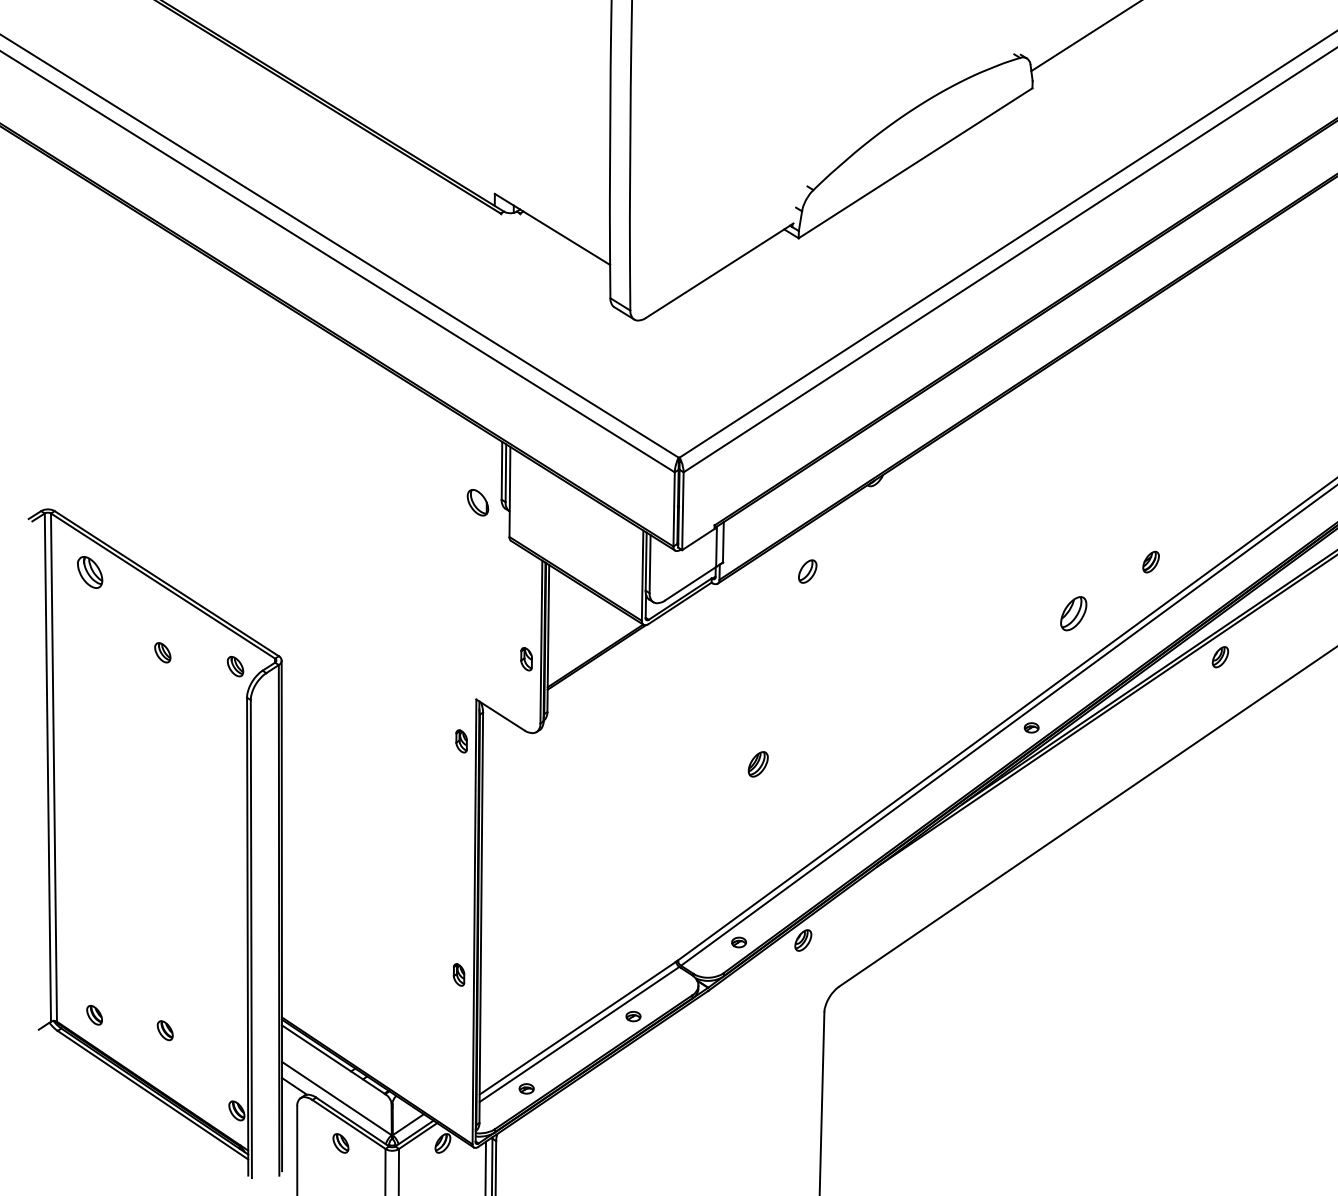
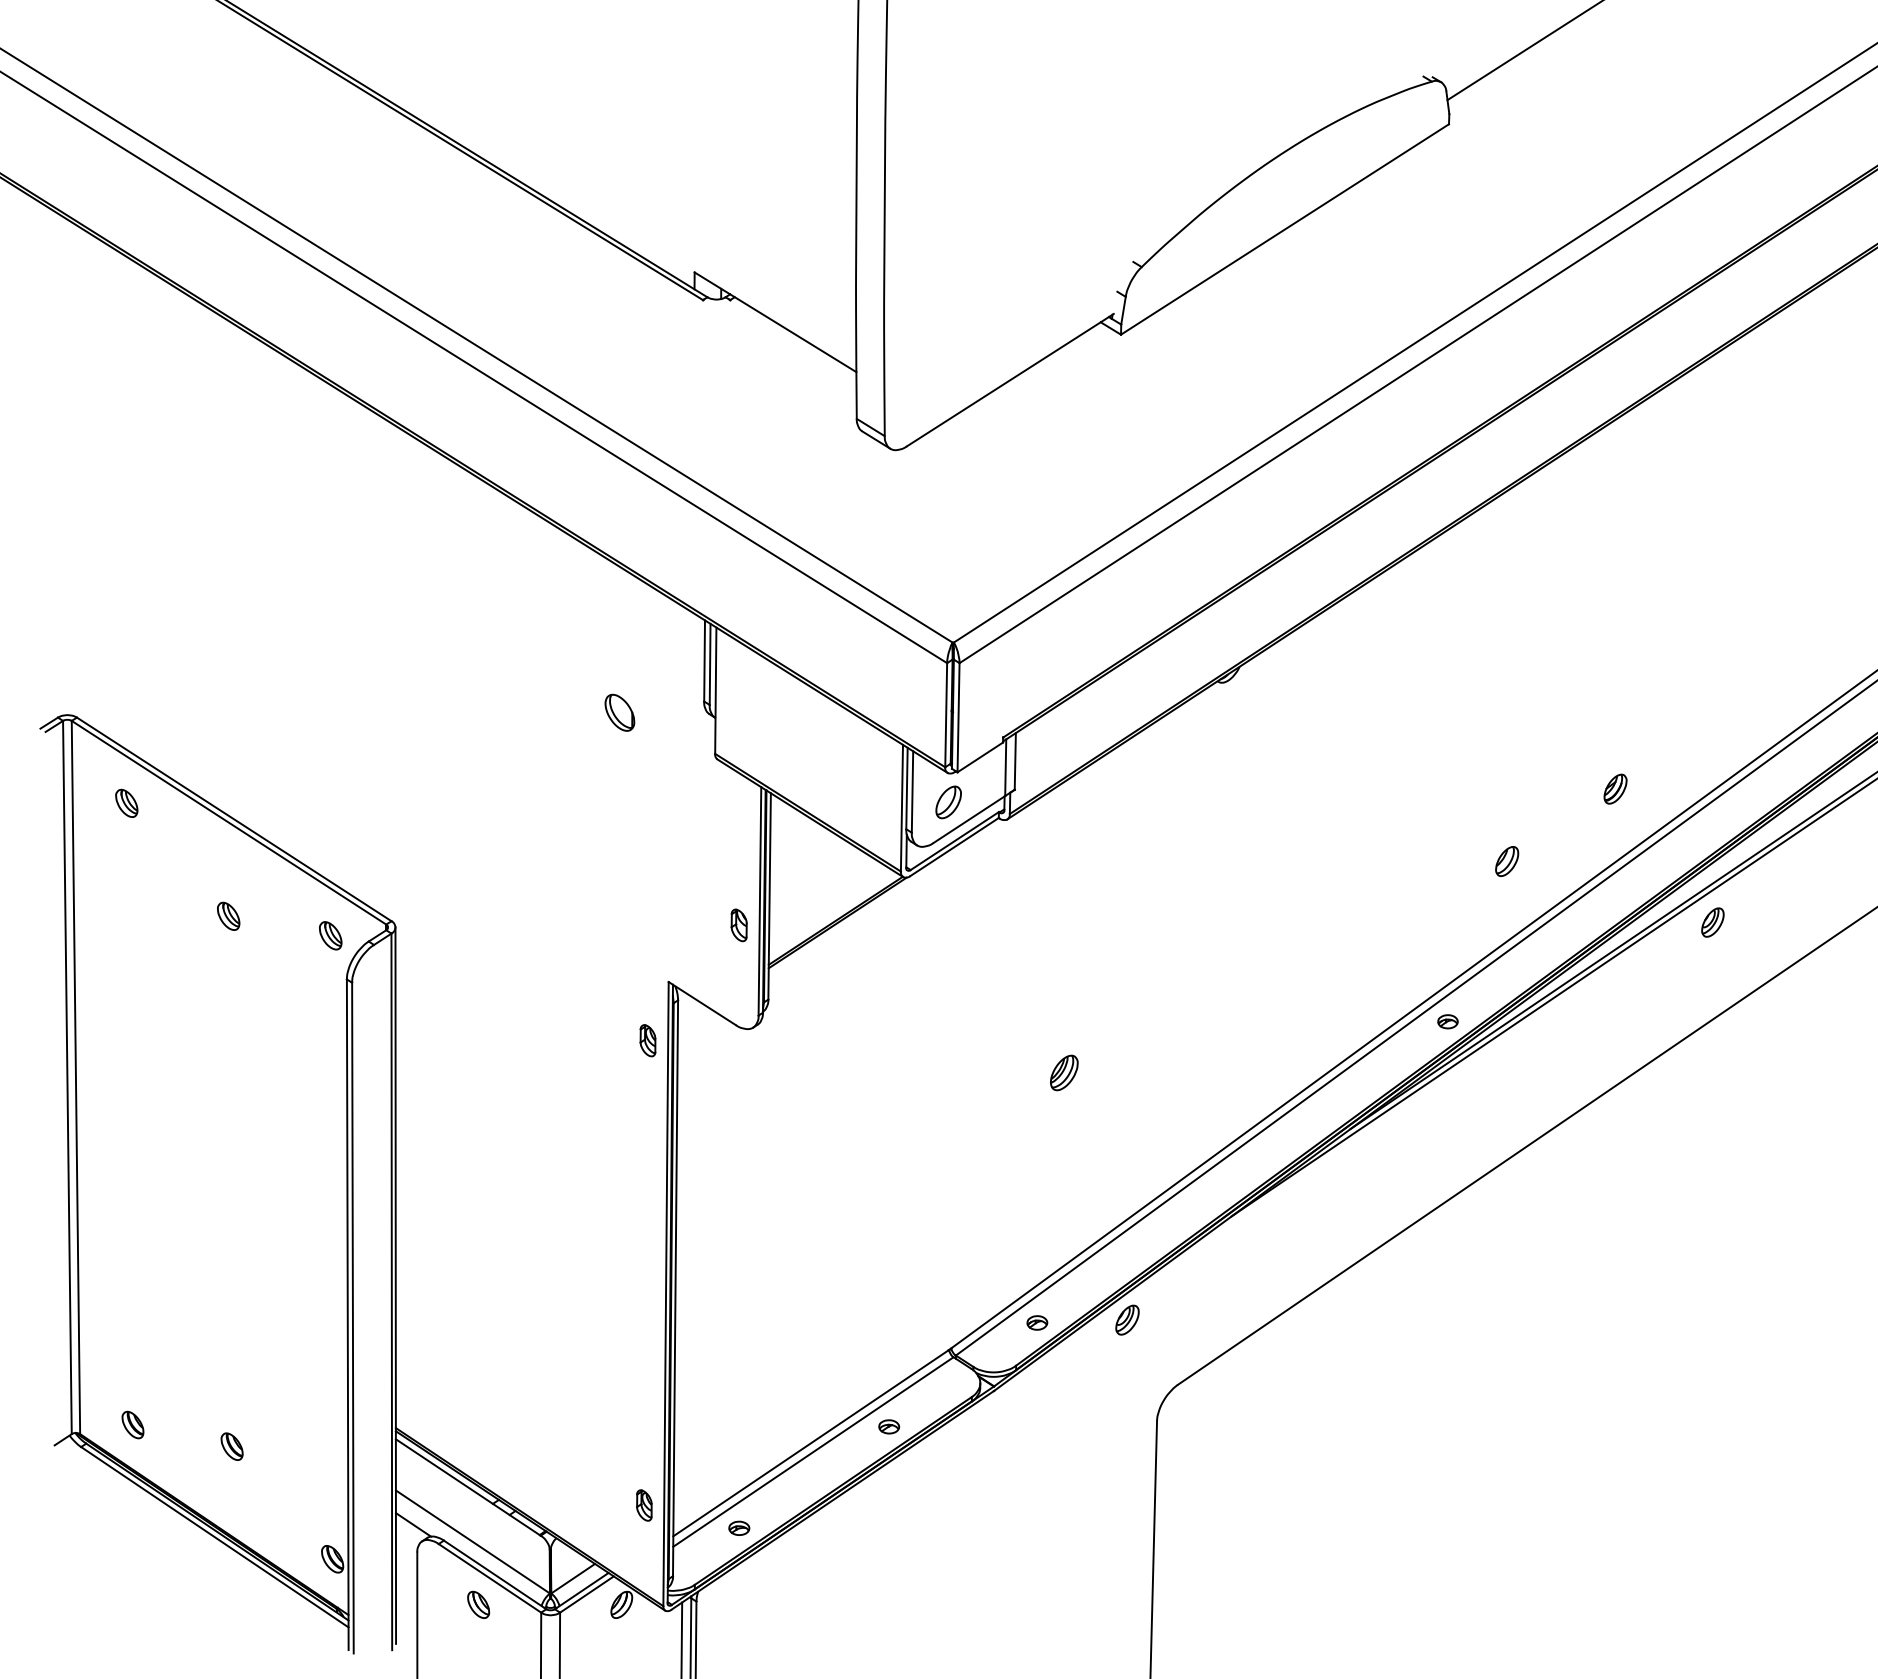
part: (477, 502) -> (619, 712), moved
part: (90, 571) -> (126, 802), size x0.62
part: (807, 571) -> (948, 802), moved
part: (1074, 613) -> (1507, 861), size x0.62
part: (459, 974) -> (644, 1505), moved

